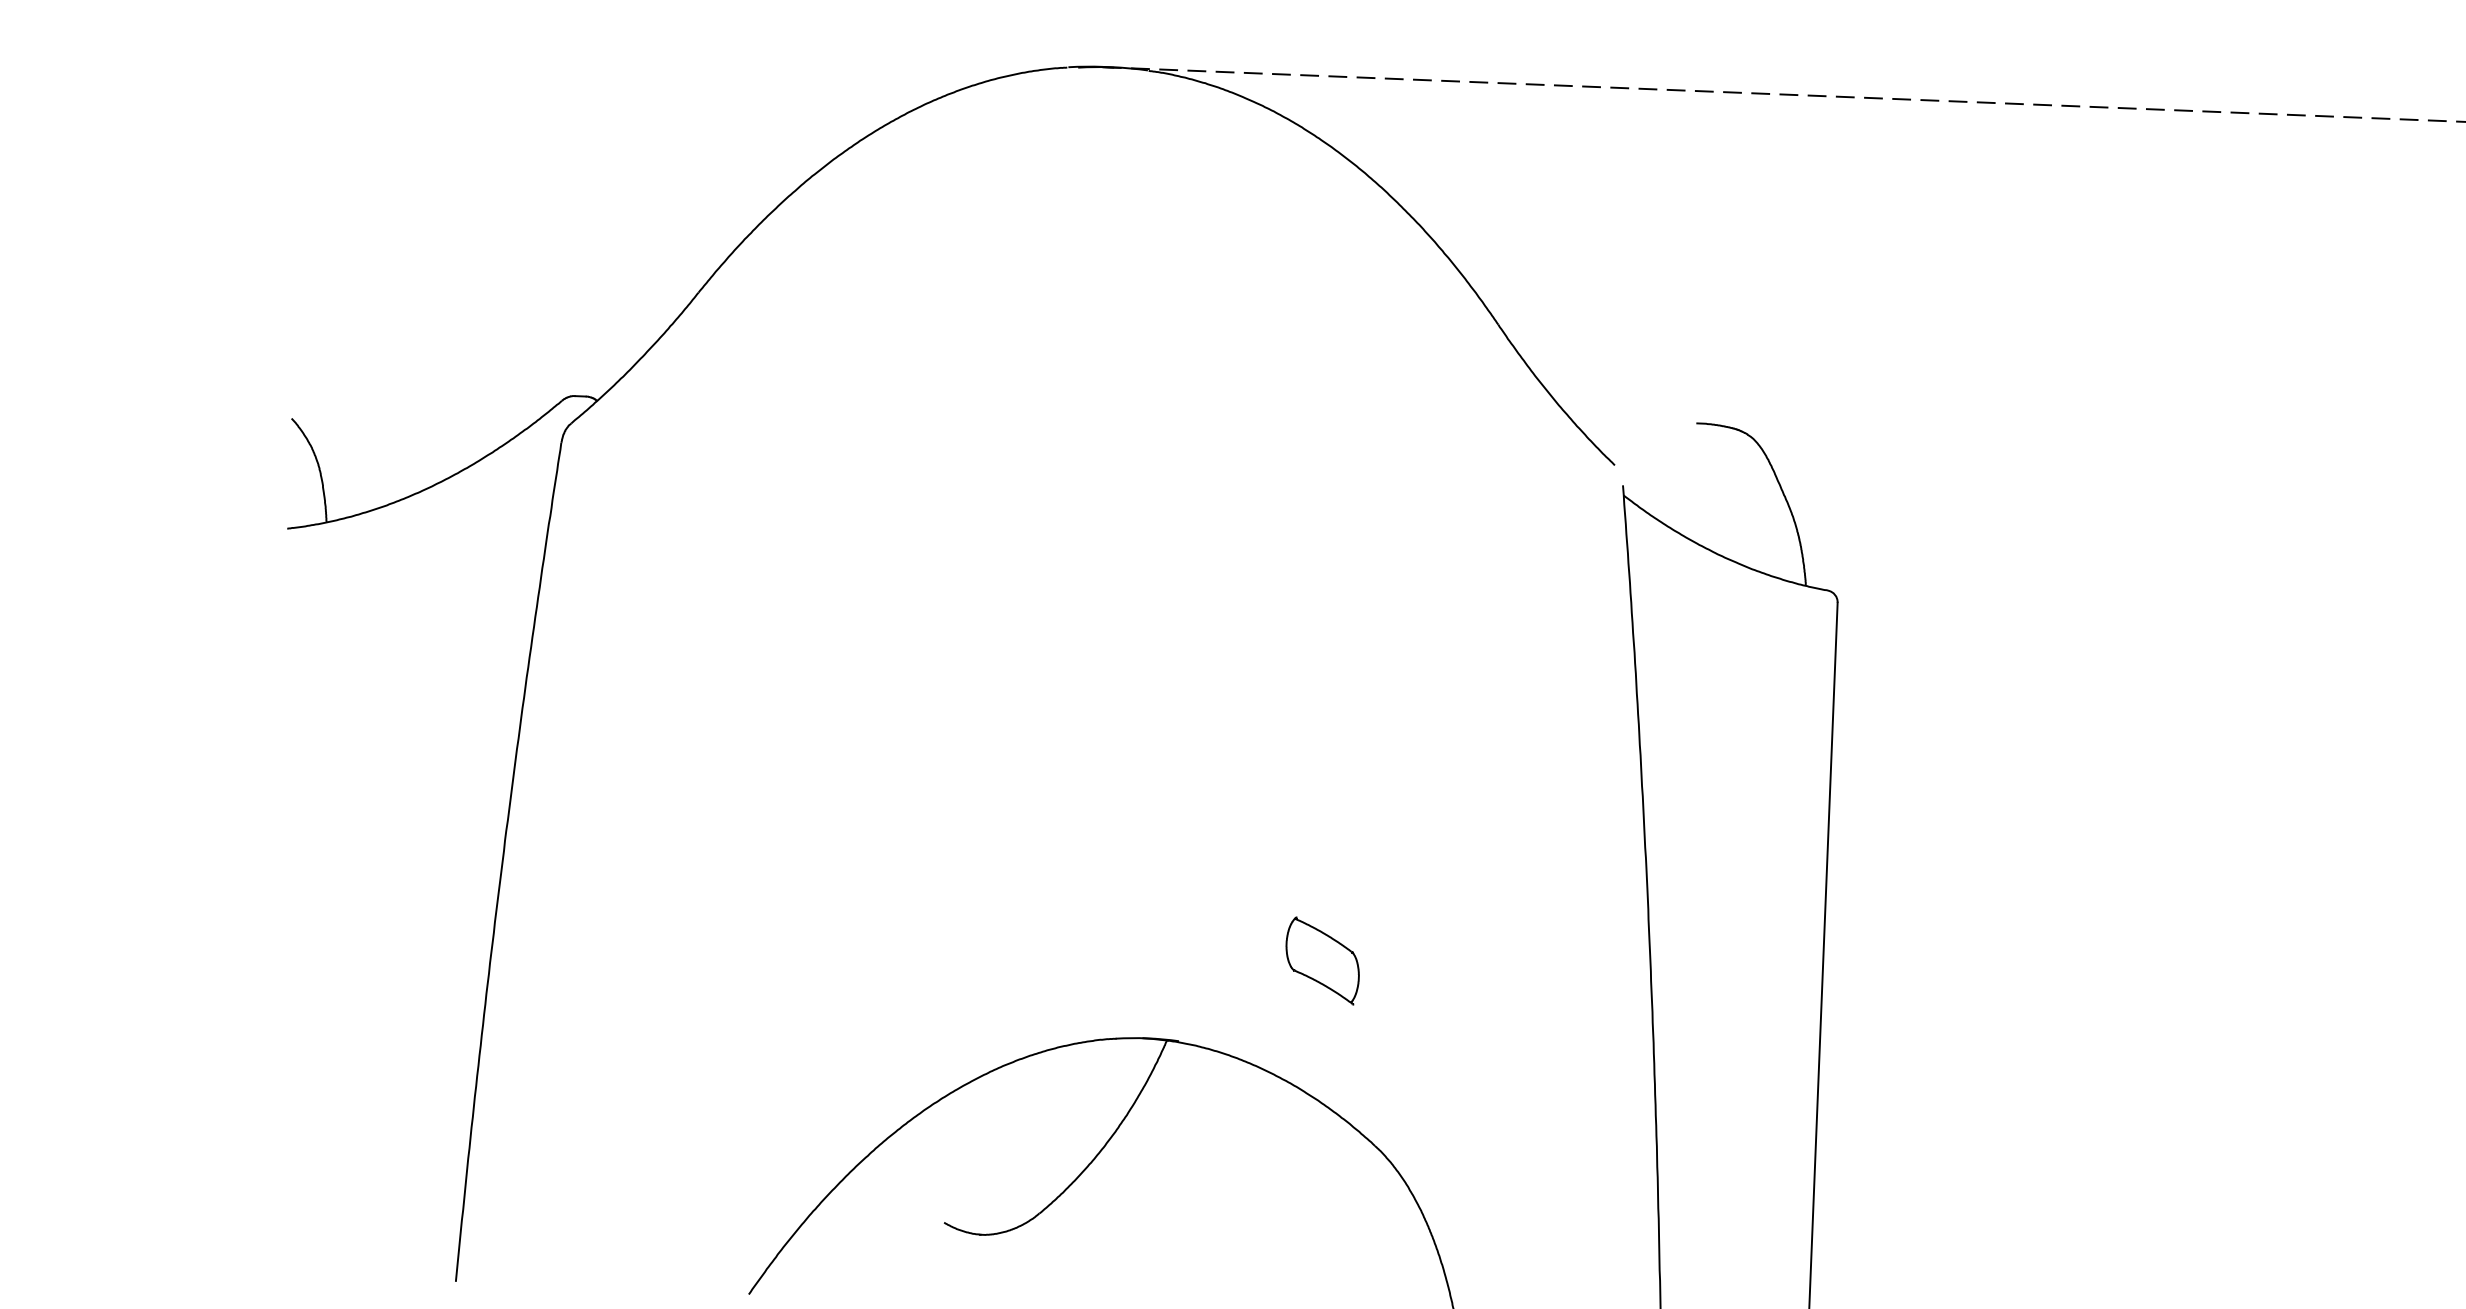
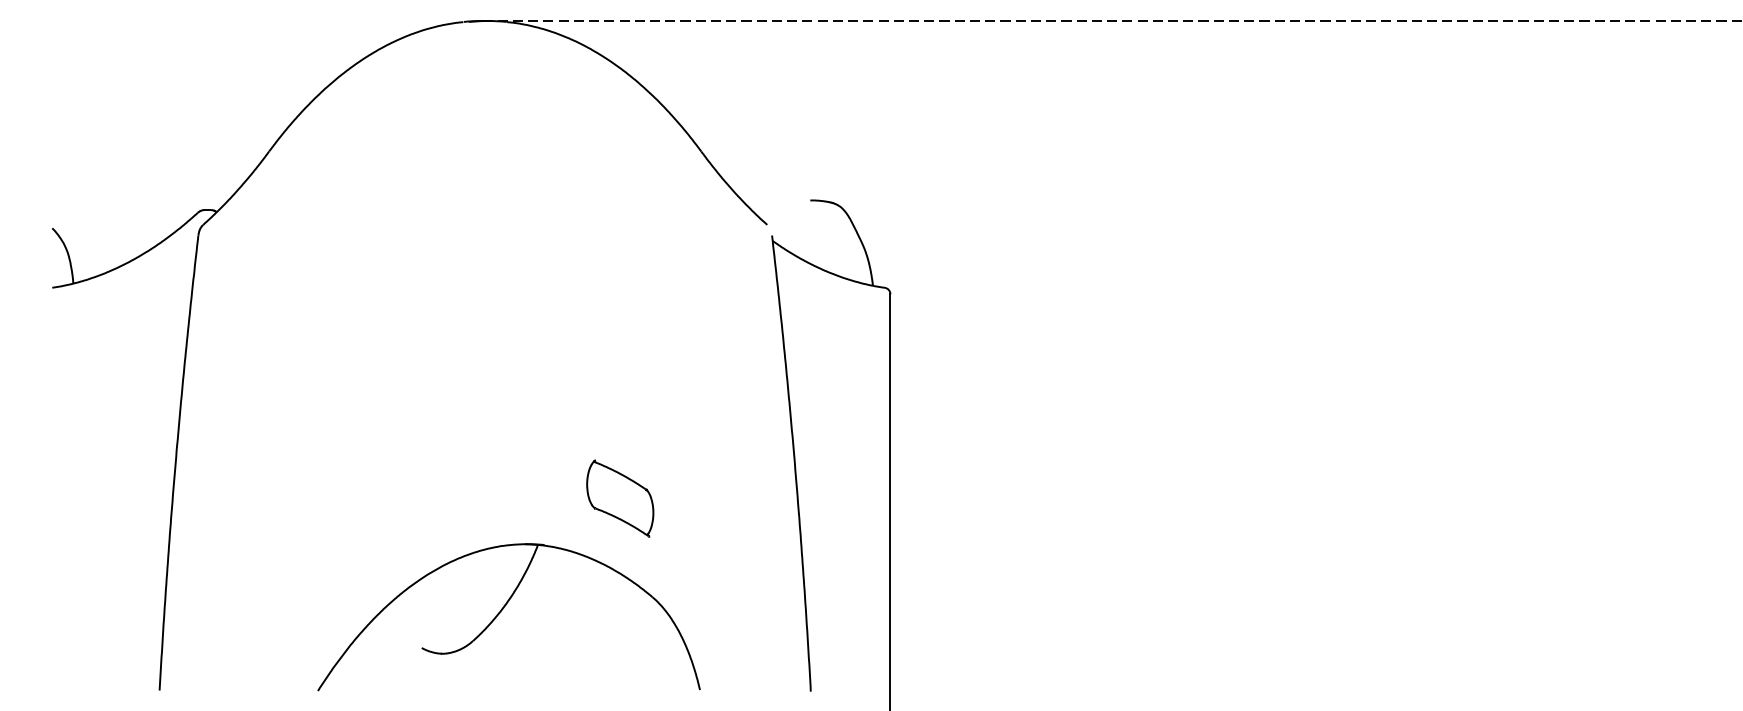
part: (1322, 960) -> (620, 498), size x1.67

